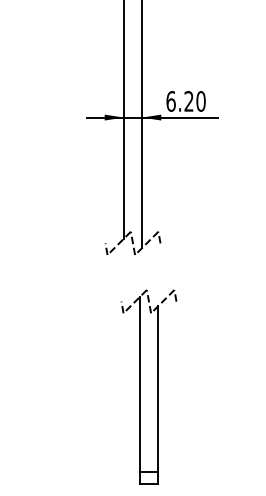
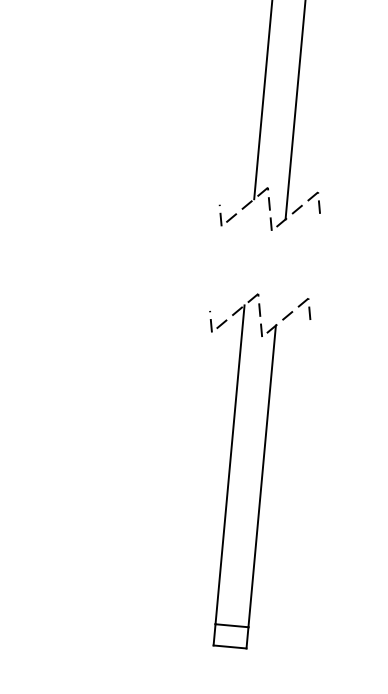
part: (140, 386) -> (230, 468), moved

